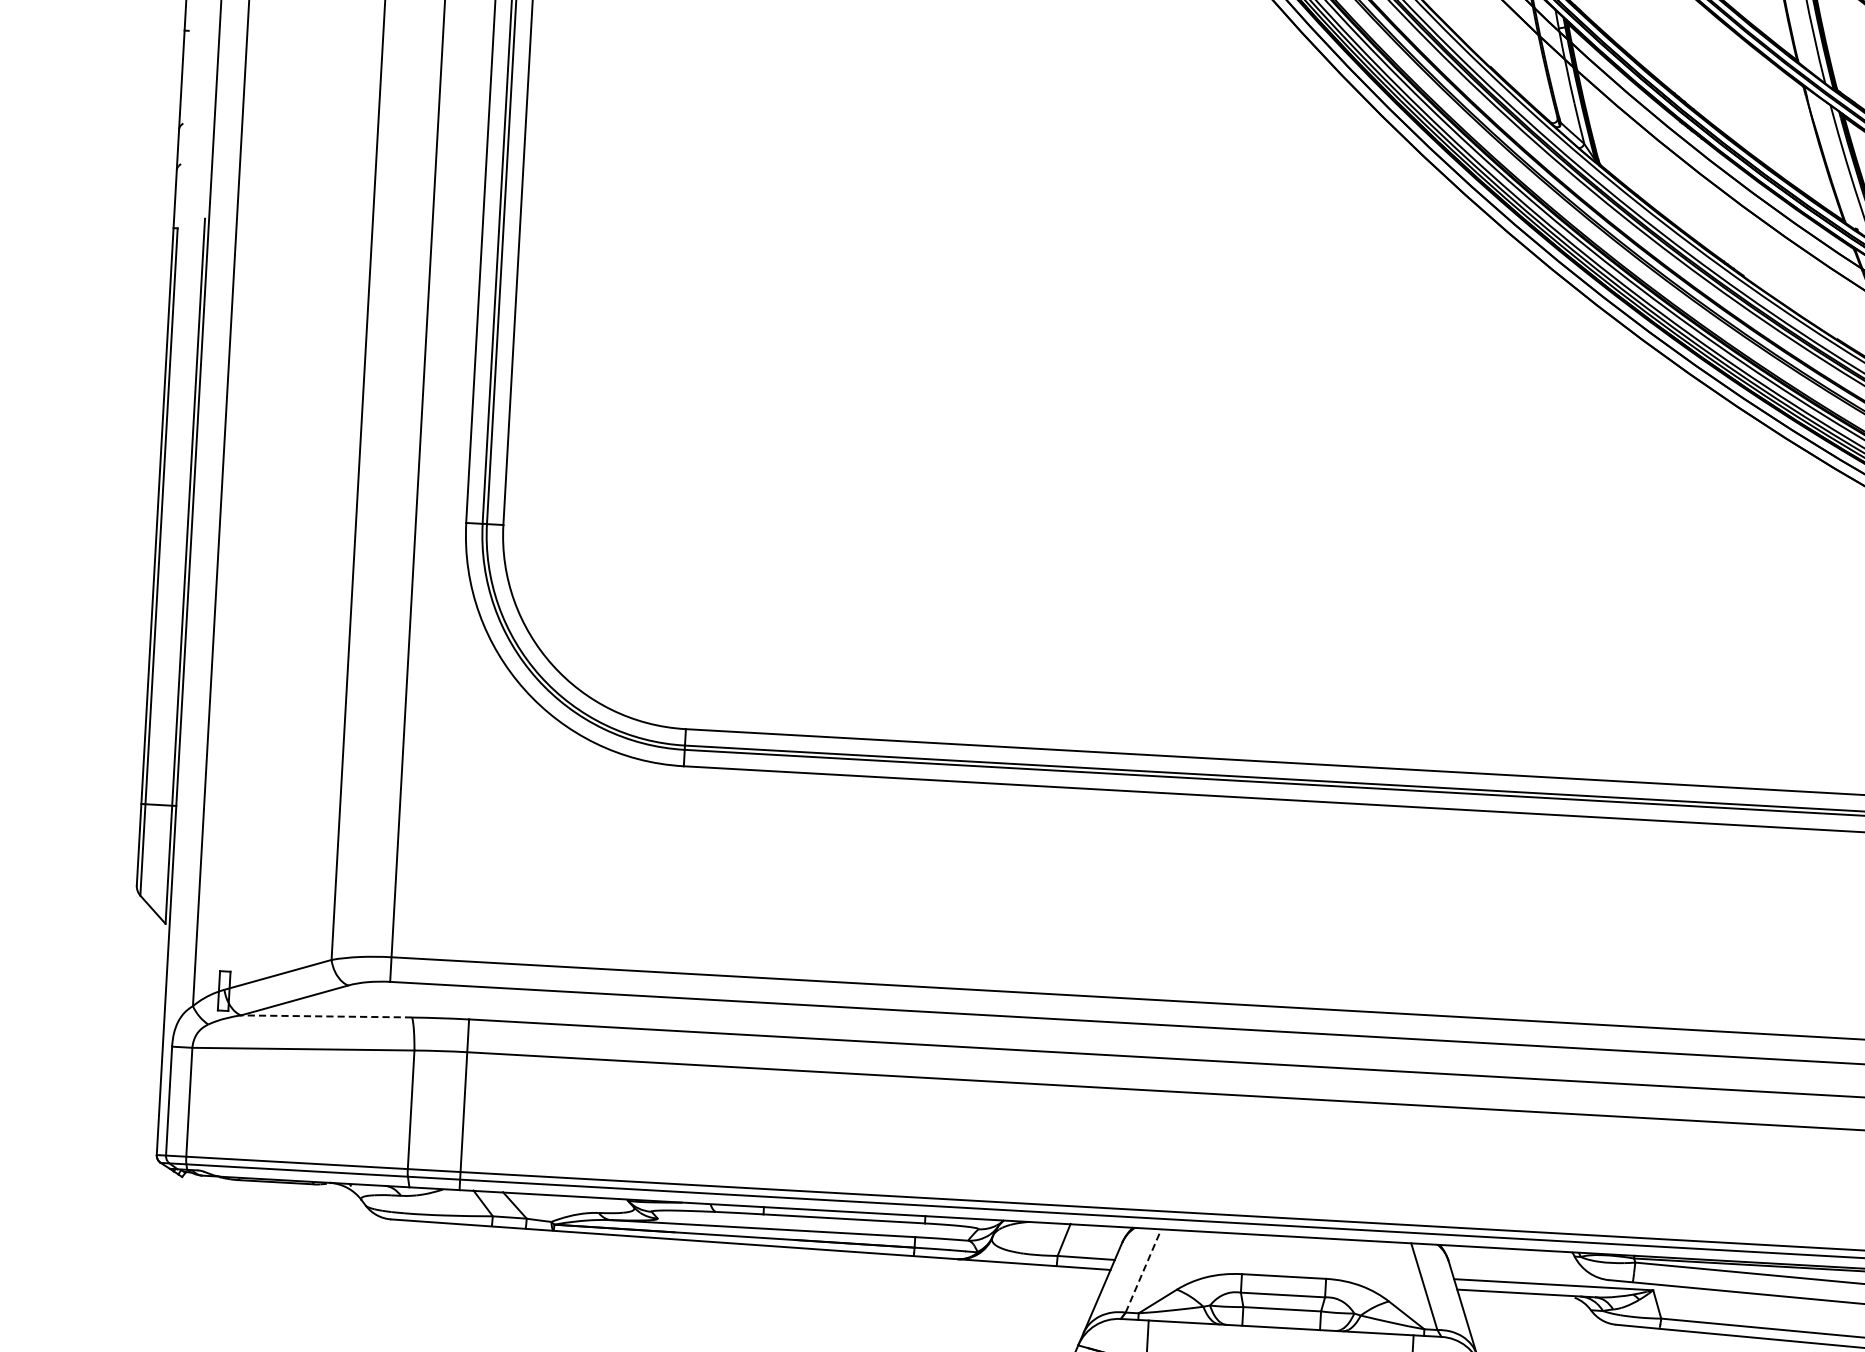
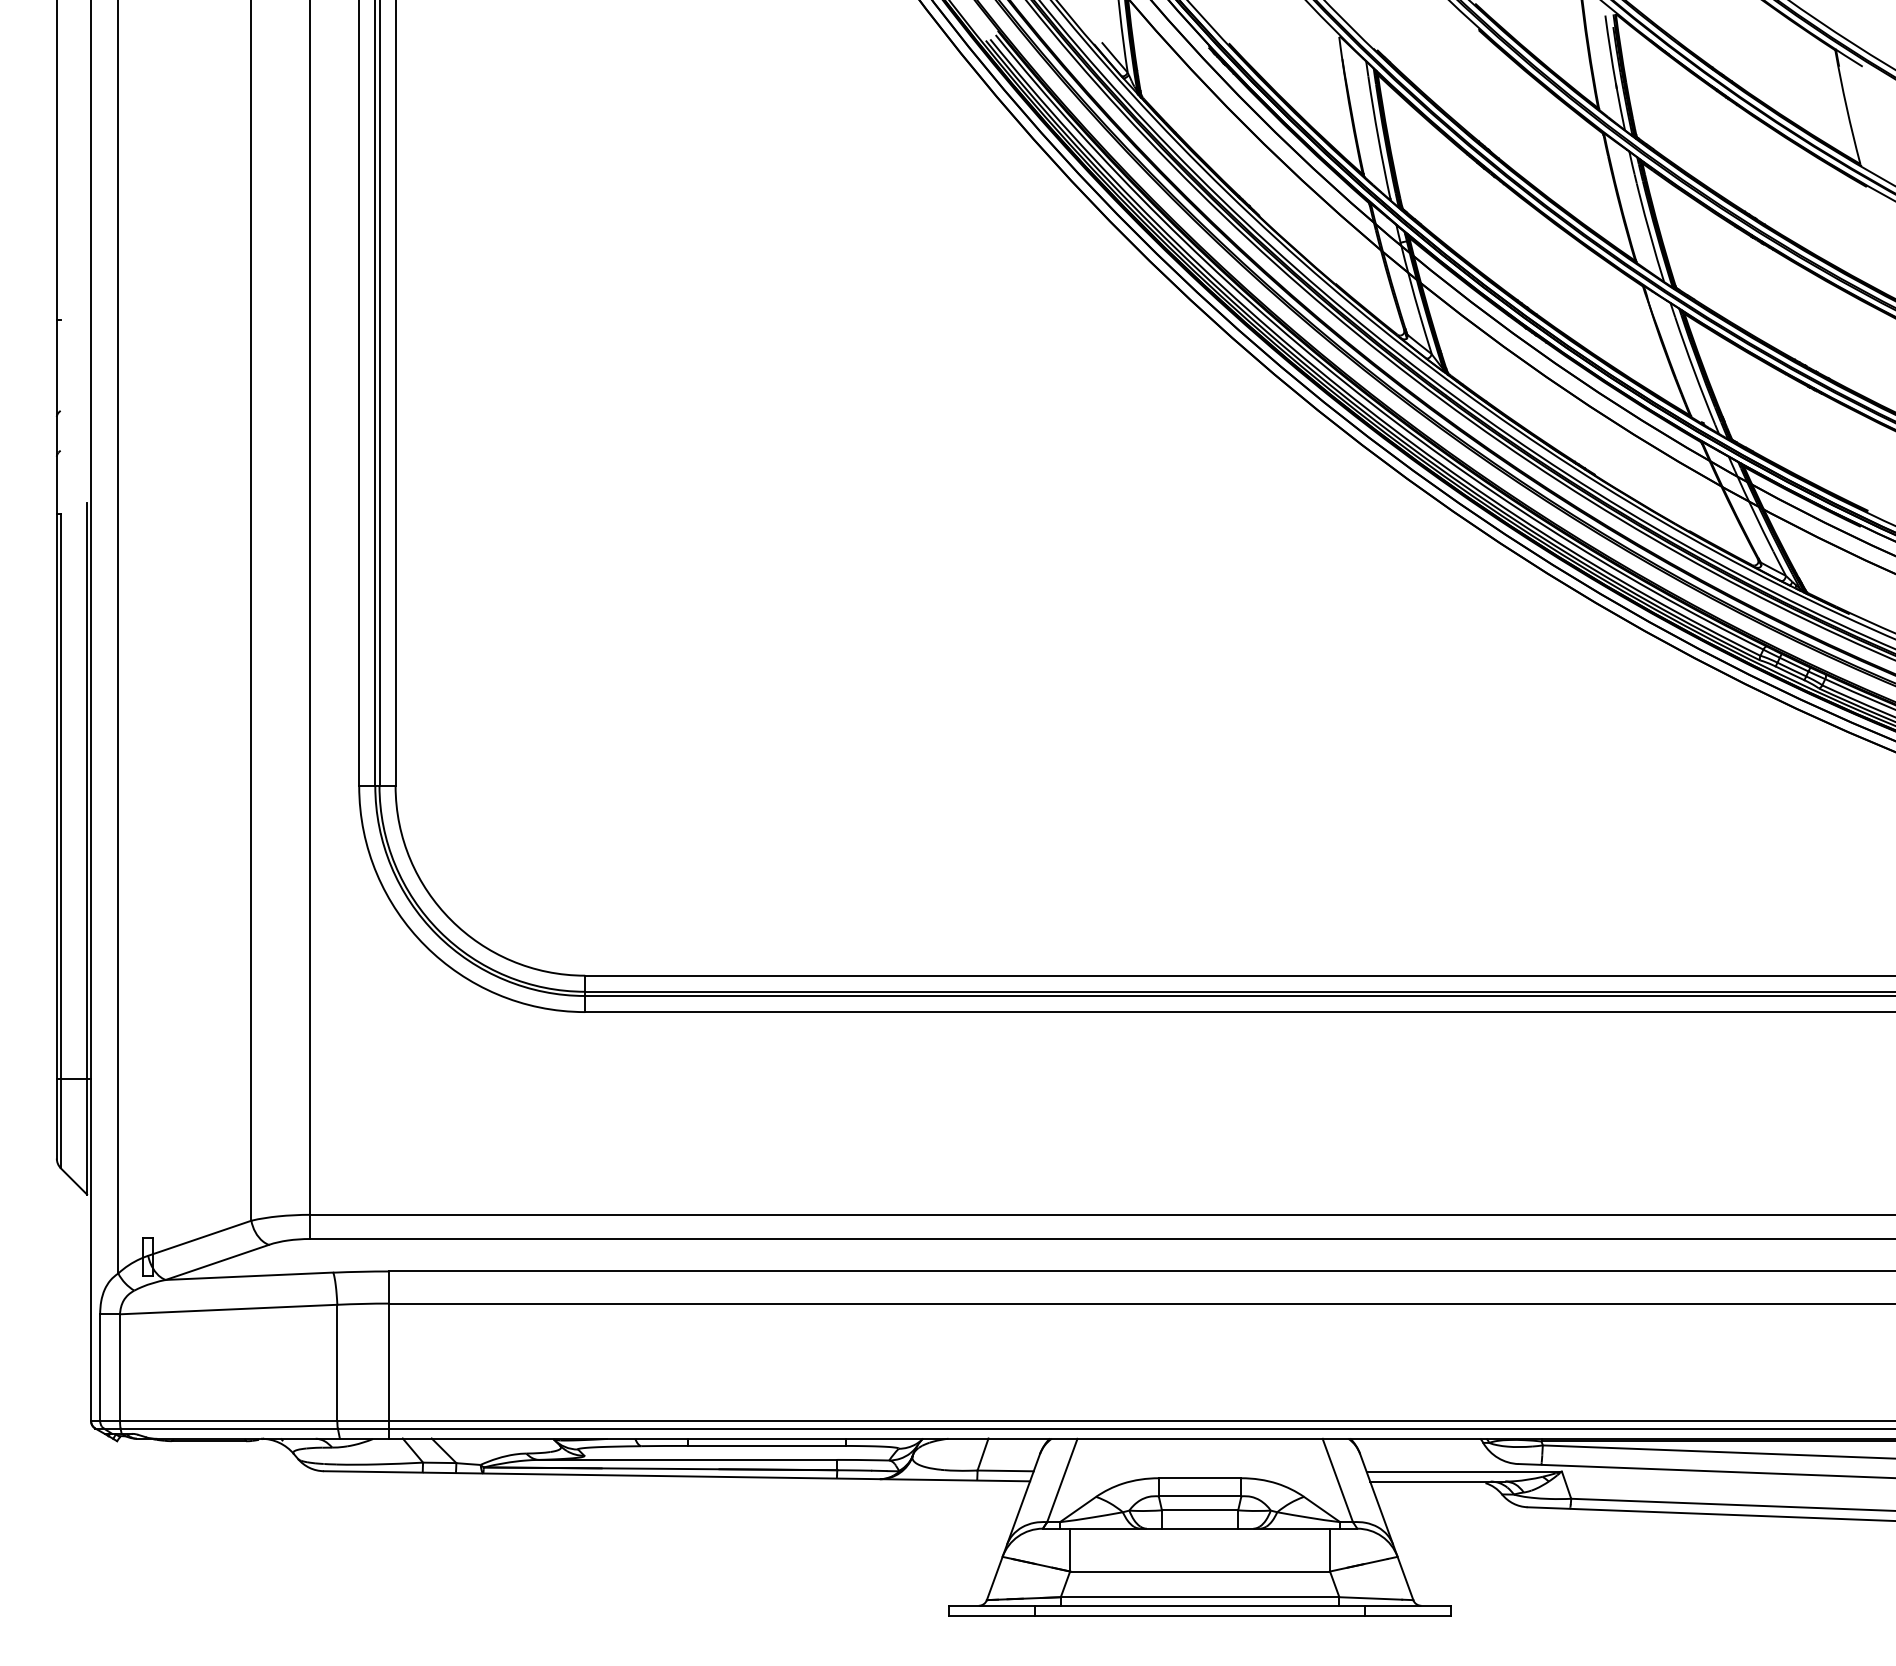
line: (326, 1016) -> (249, 1276), dashed -> solid
line: (1143, 1270) -> (1062, 1480), dashed -> solid

